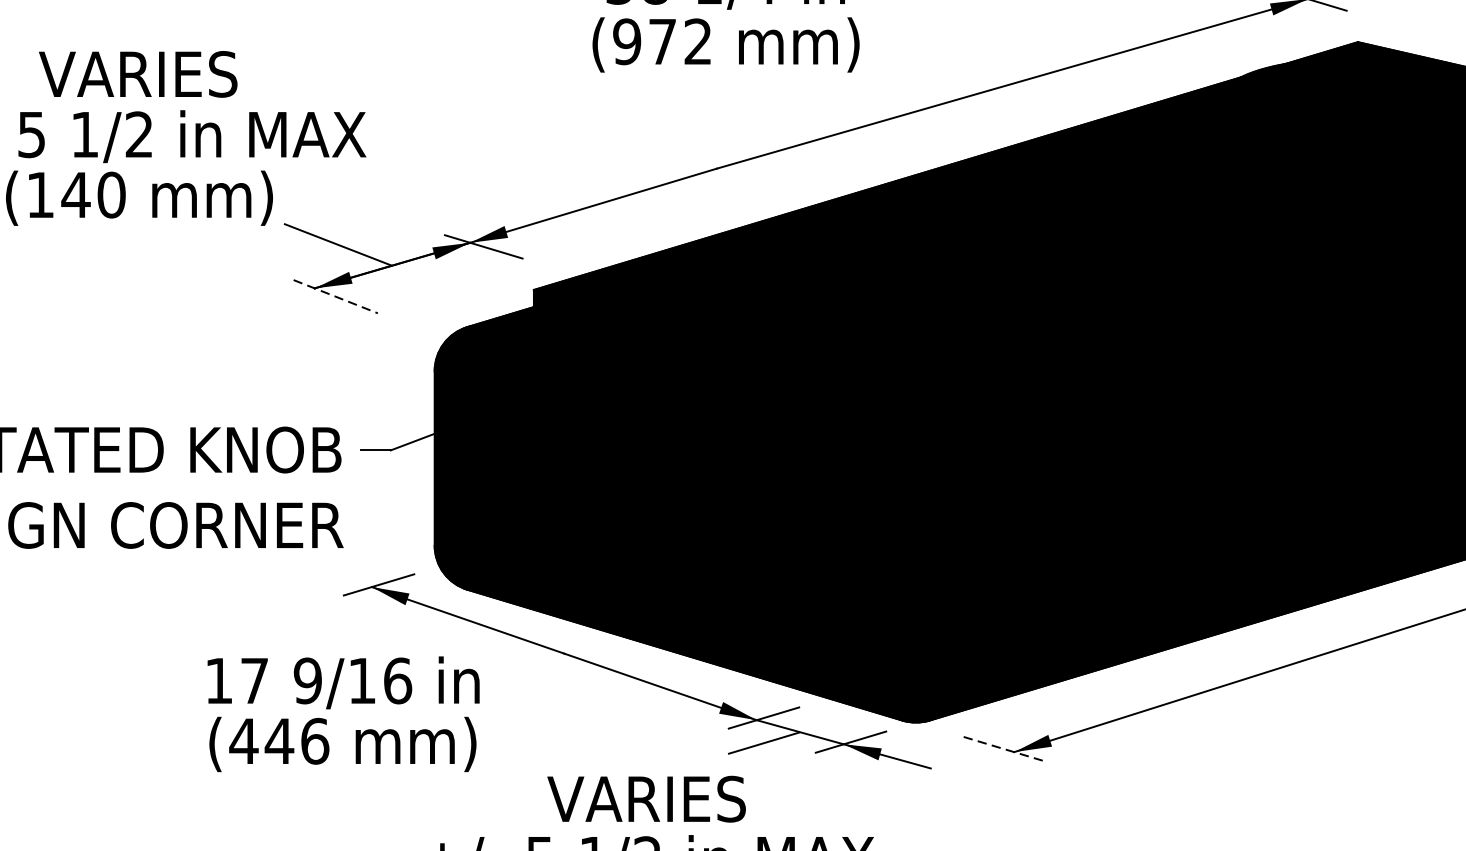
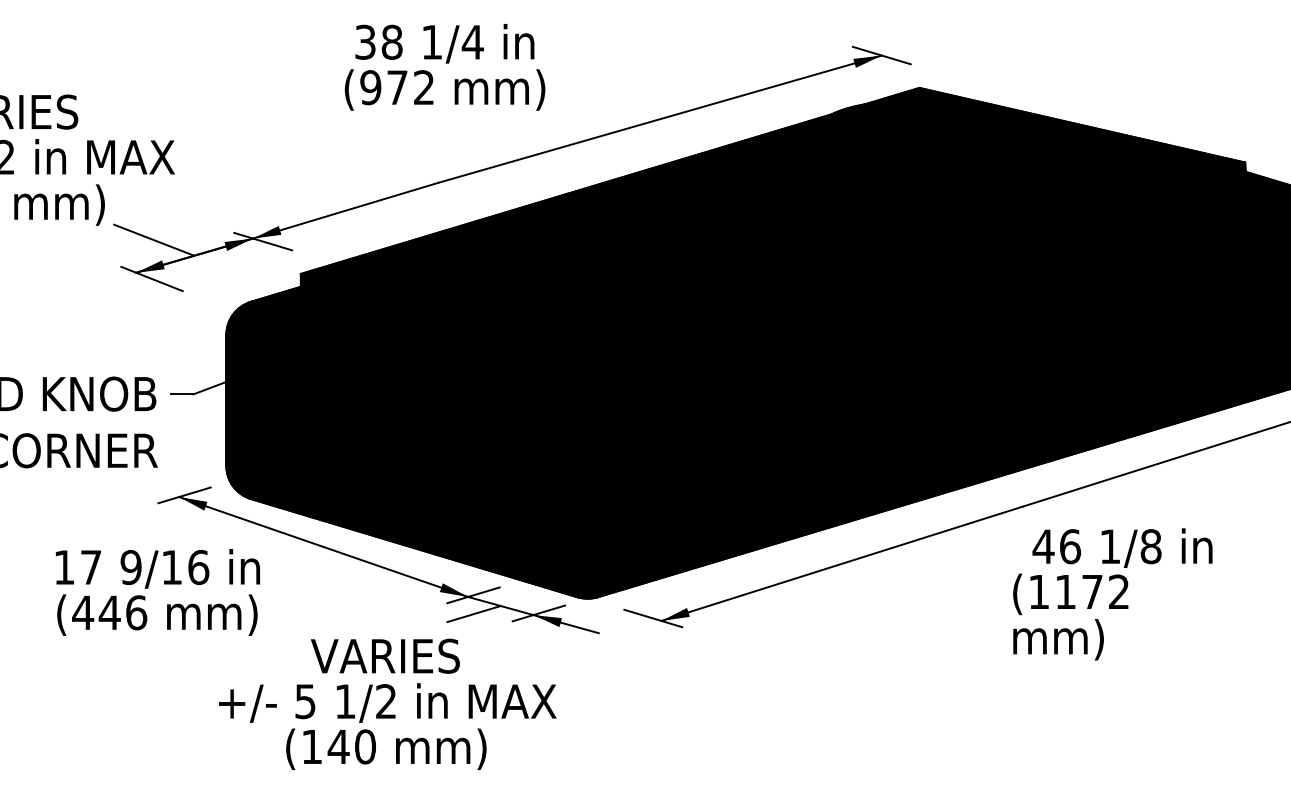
line: (336, 297) -> (152, 279), dashed -> solid
line: (1003, 748) -> (653, 618), dashed -> solid

